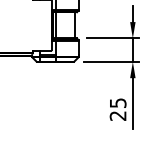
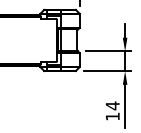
text: (117, 108) -> (112, 110), 25 -> 14

